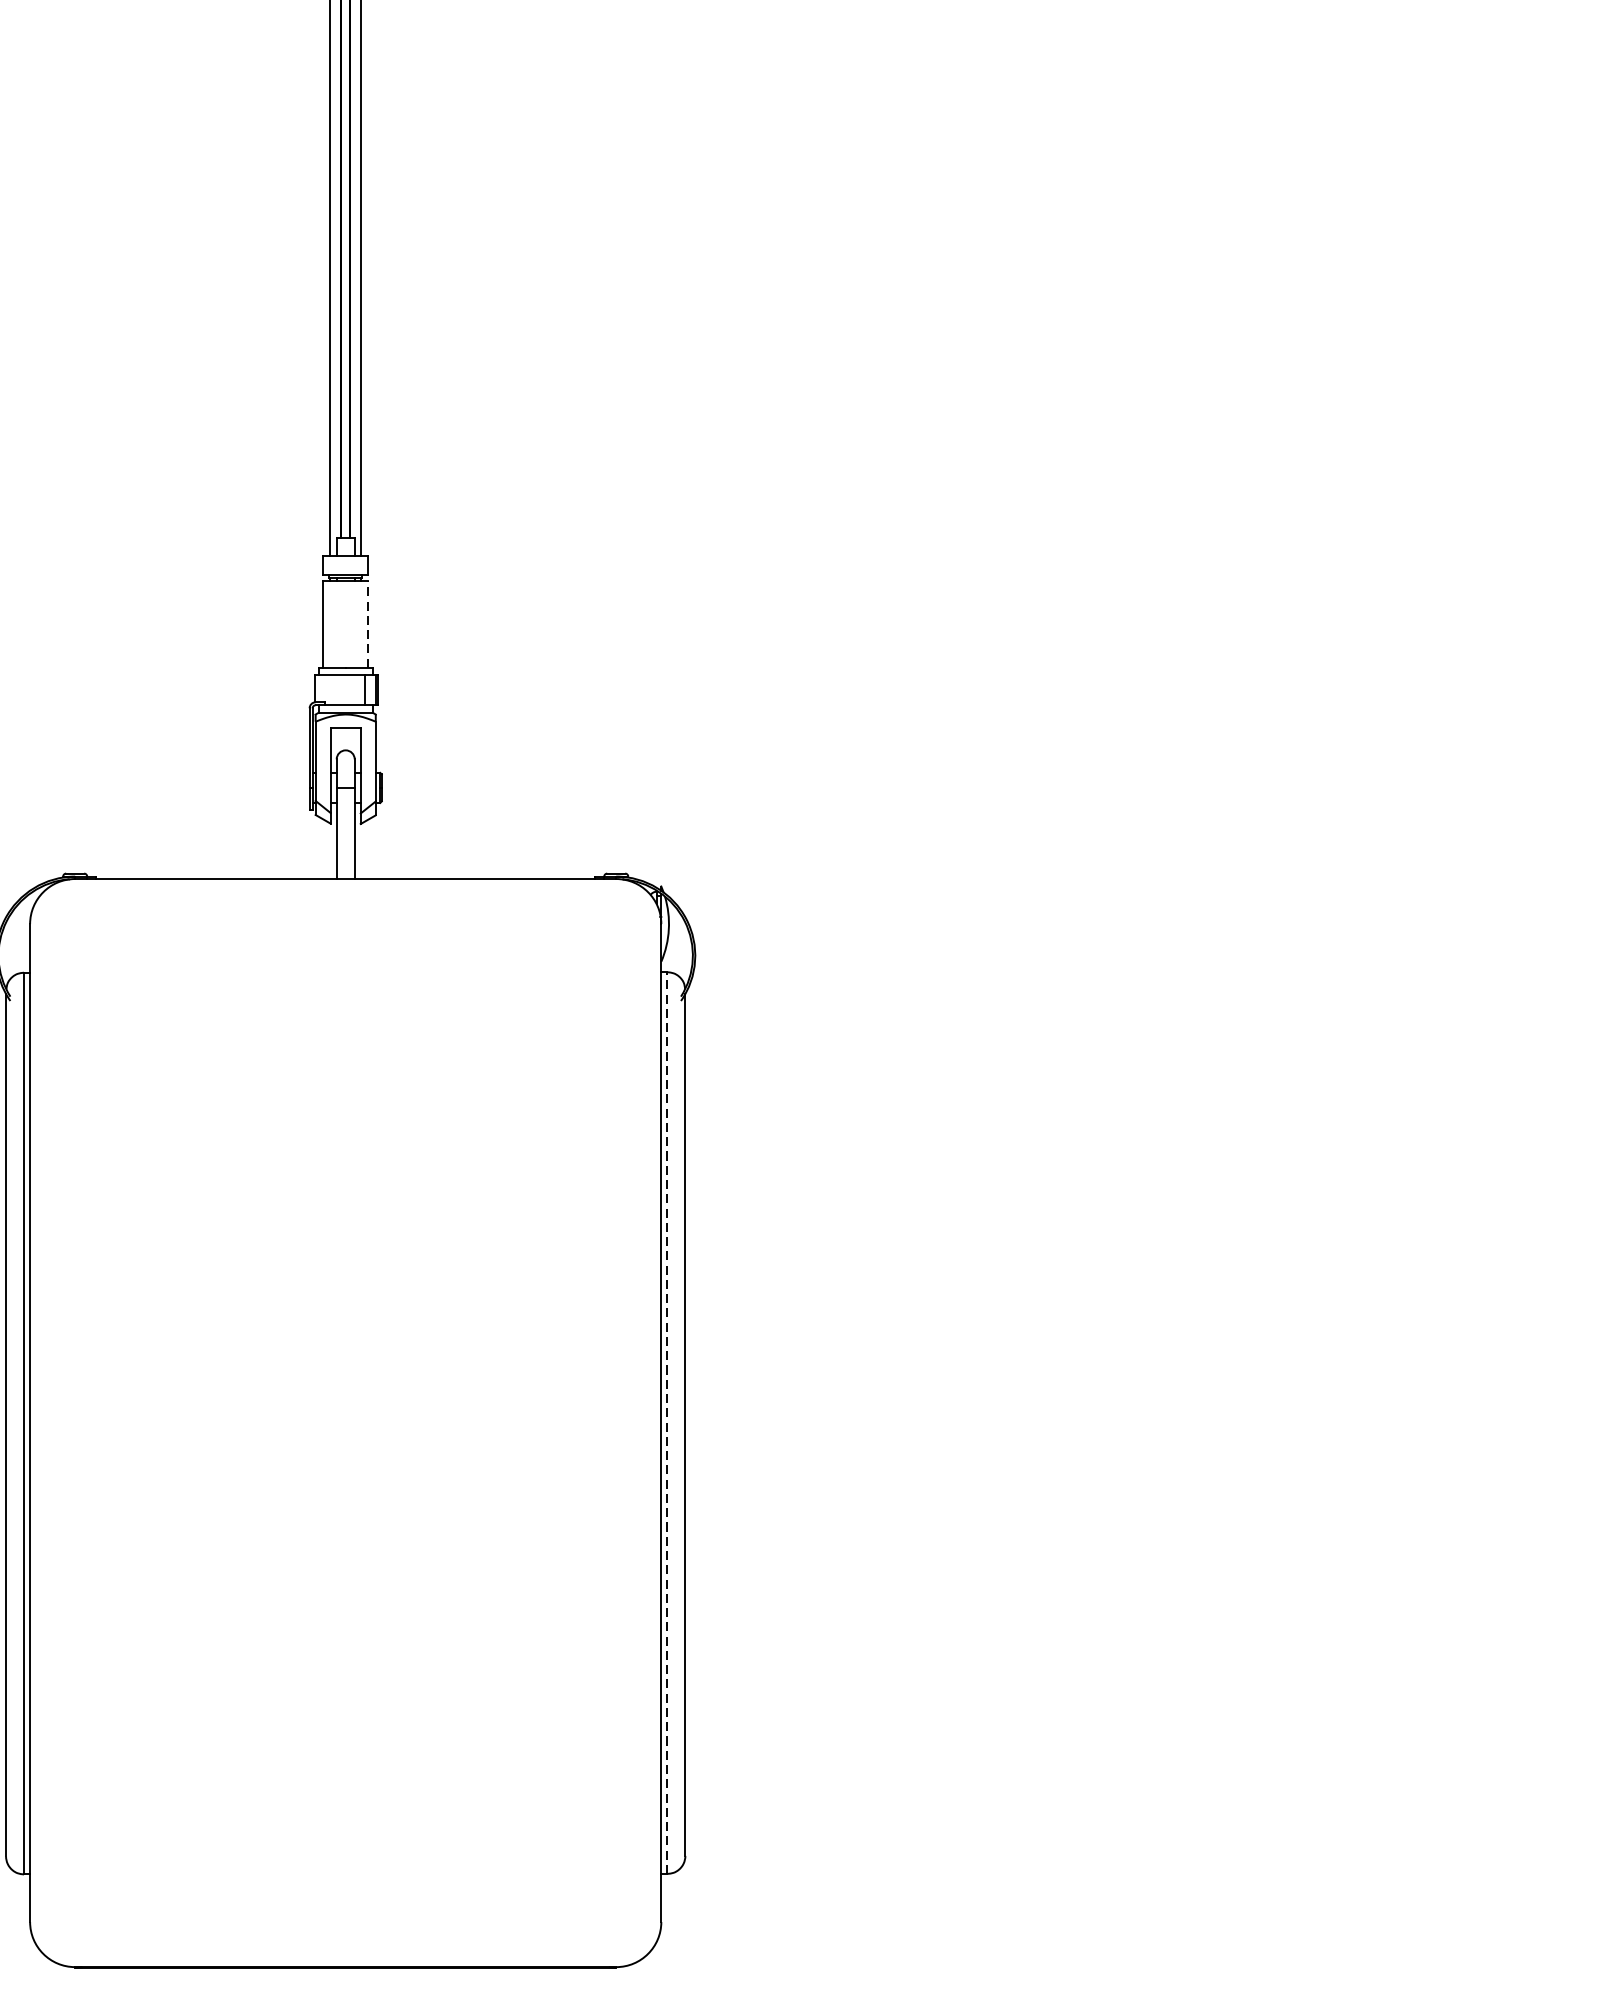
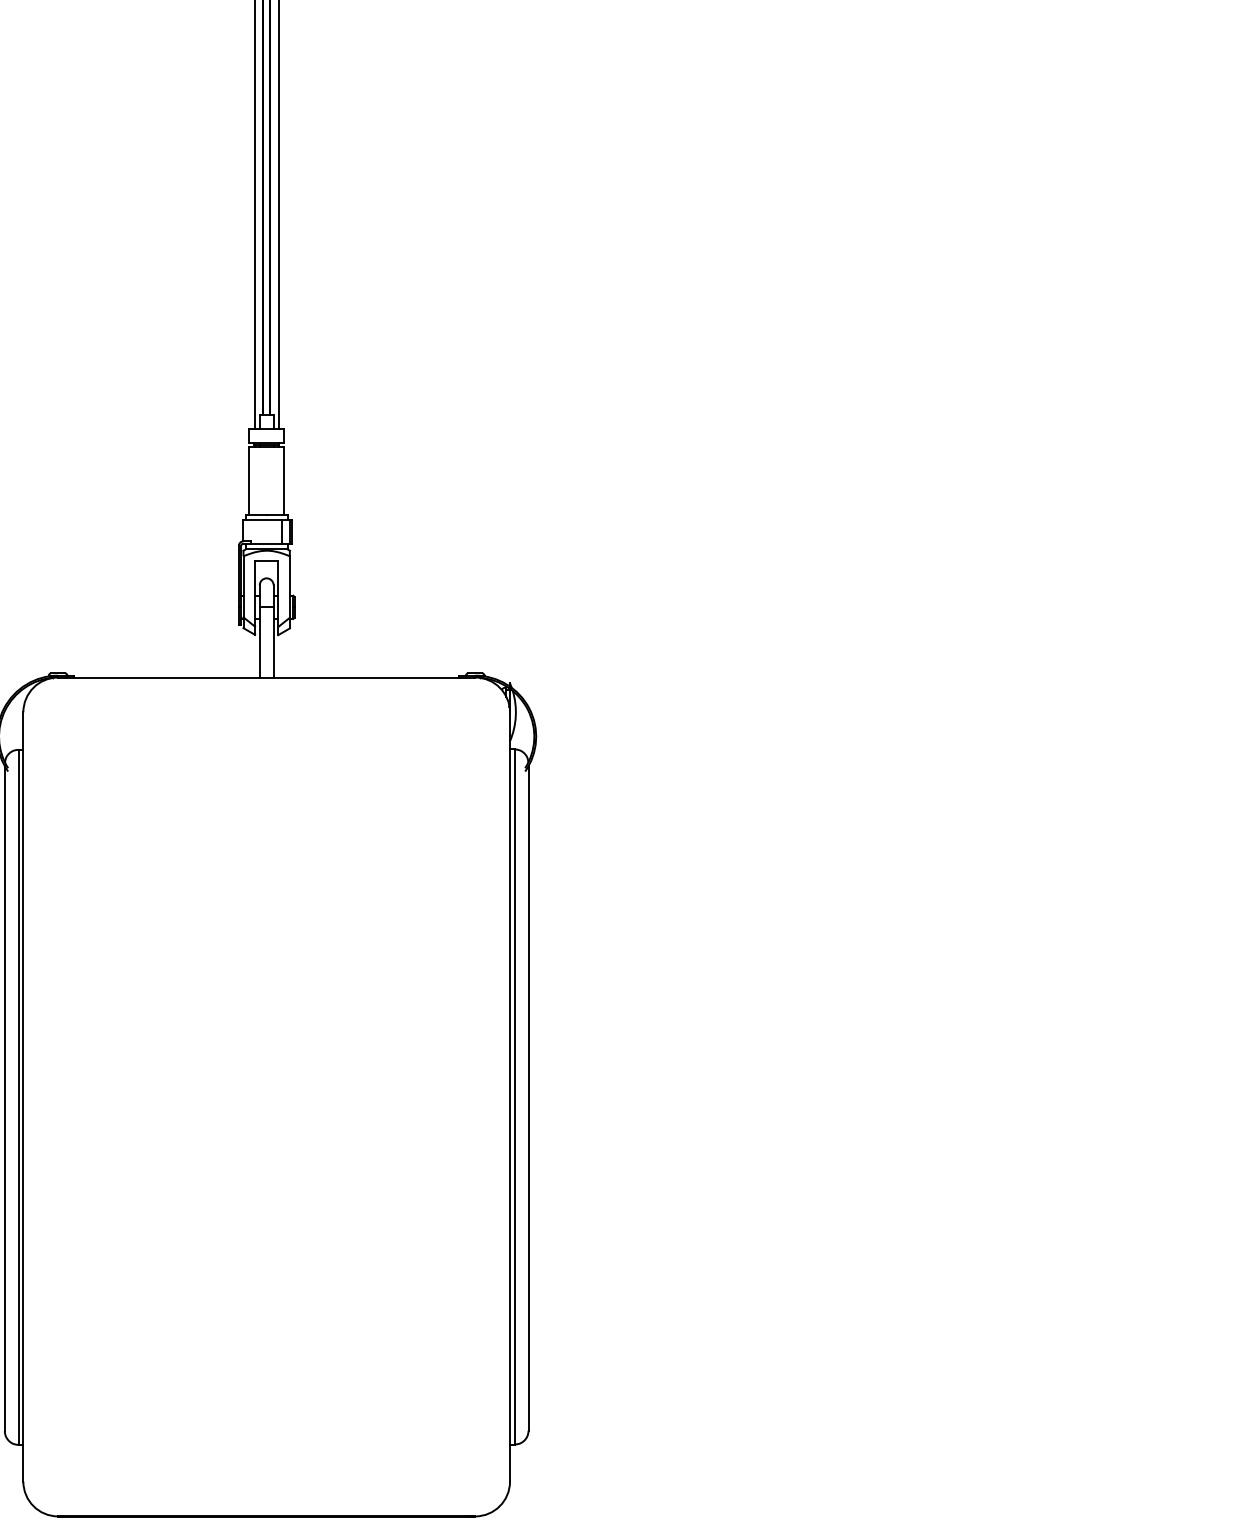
line: (368, 624) -> (284, 481), dashed -> solid
line: (667, 1422) -> (514, 1096), dashed -> solid

